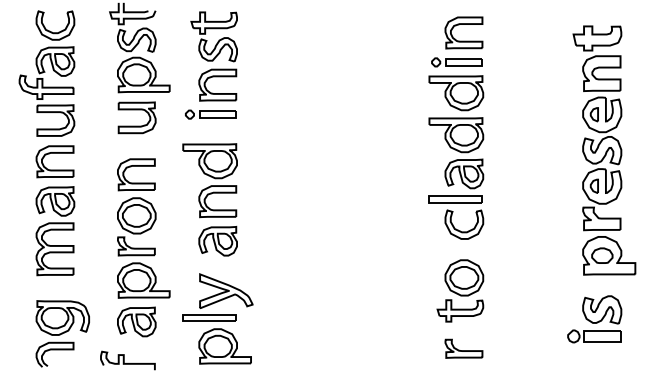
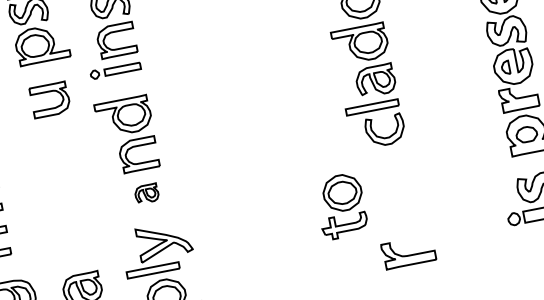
part: (136, 110) -> (48, 92), moved
part: (143, 228) -> (71, 195), removed
part: (217, 241) -> (146, 193), size x0.6
part: (460, 290) -> (341, 206), moved
part: (463, 348) -> (408, 252), size x1.4

